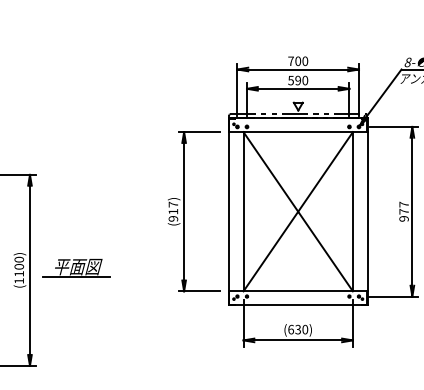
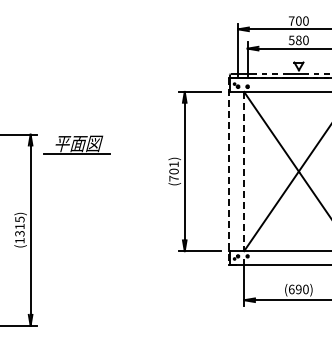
text: (298, 80) -> (299, 40), 590 -> 580
text: (173, 211) -> (174, 171), (917) -> (701)
line: (243, 211) -> (244, 171), solid -> dashed
line: (228, 212) -> (229, 172), solid -> dashed
text: (19, 266) -> (20, 226), (1100) -> (1315)
part: (76, 268) -> (77, 145), moved
text: (297, 329) -> (298, 289), (630) -> (690)

